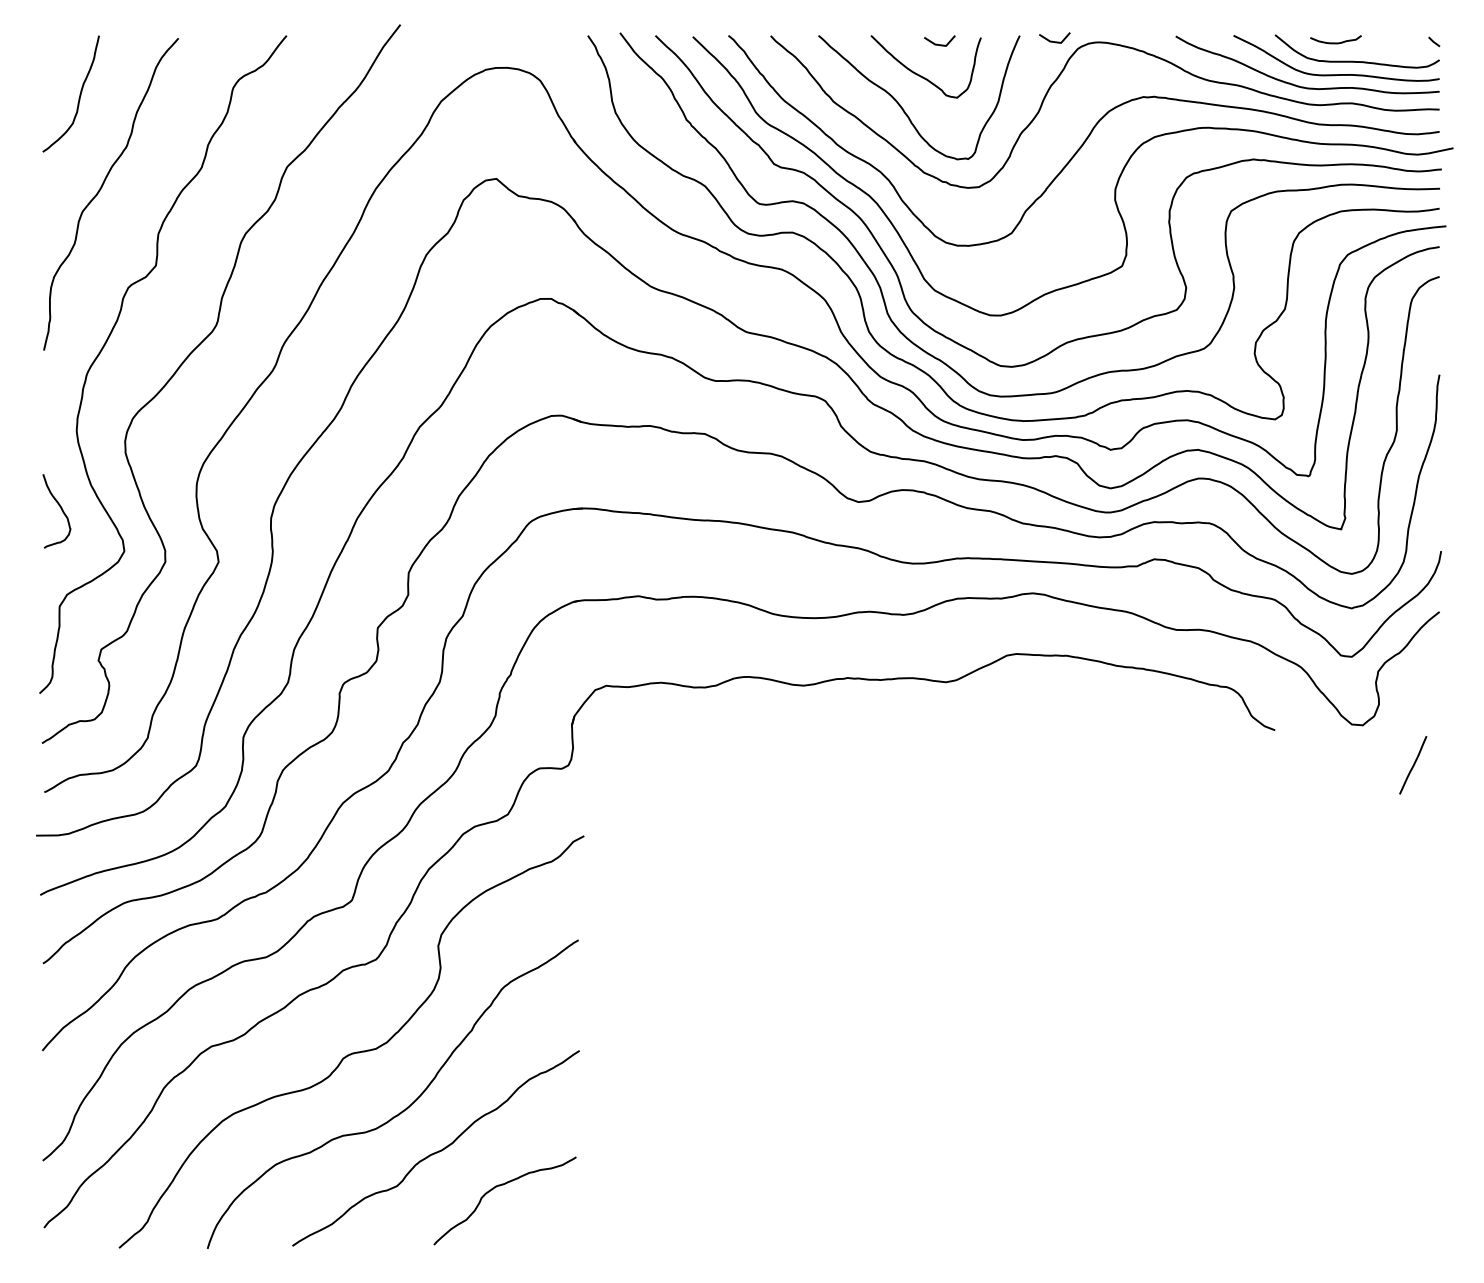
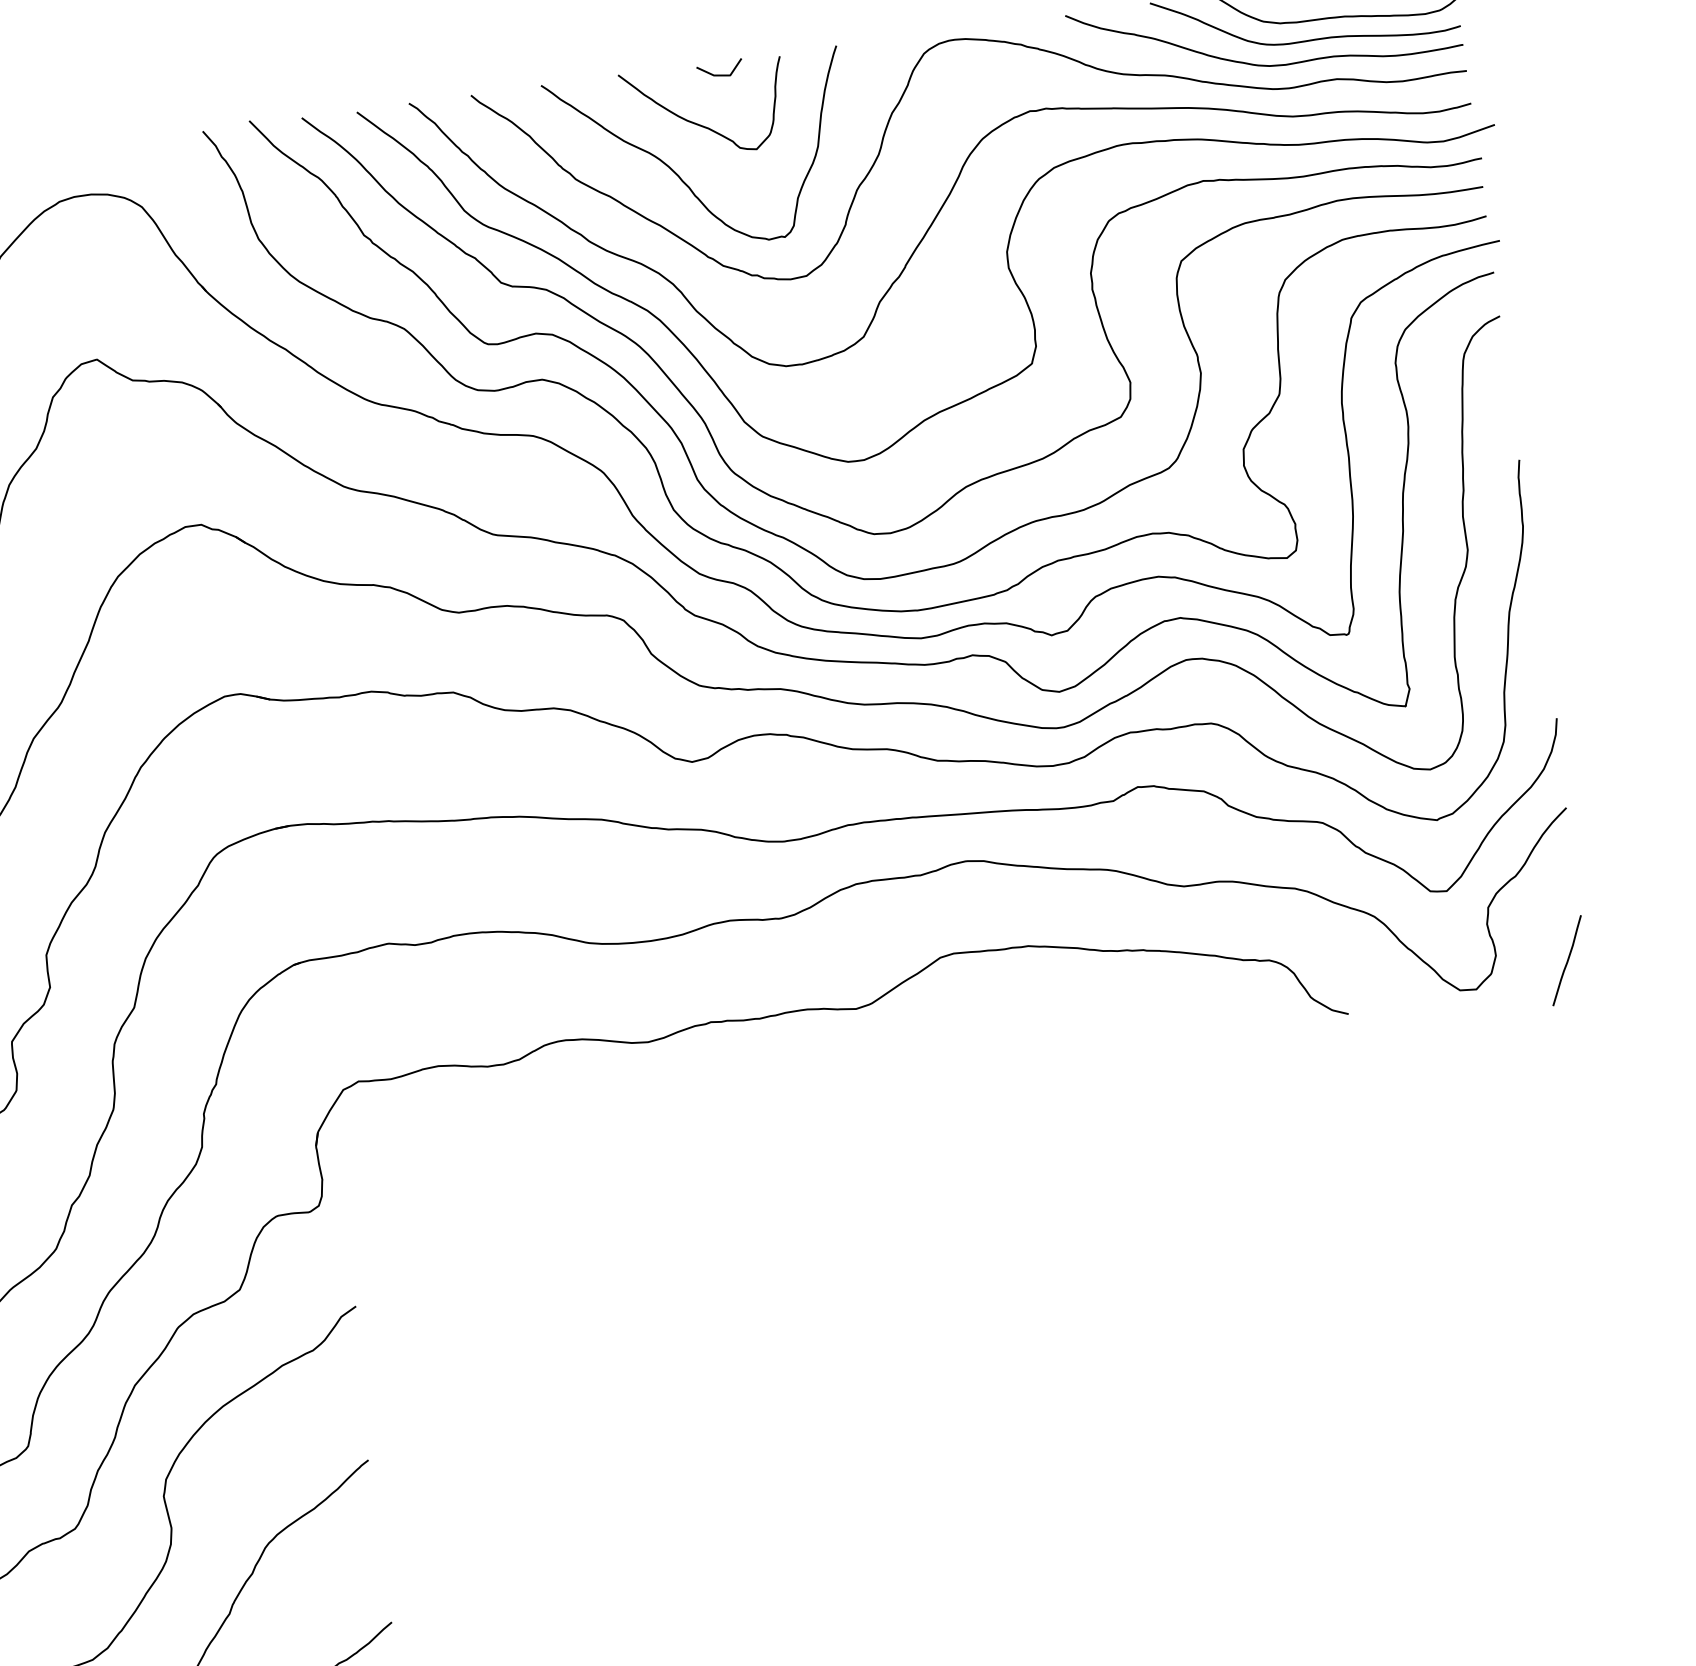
line: (1052, 40) -> (885, 46), removed
line: (1413, 765) -> (1567, 960), moved

